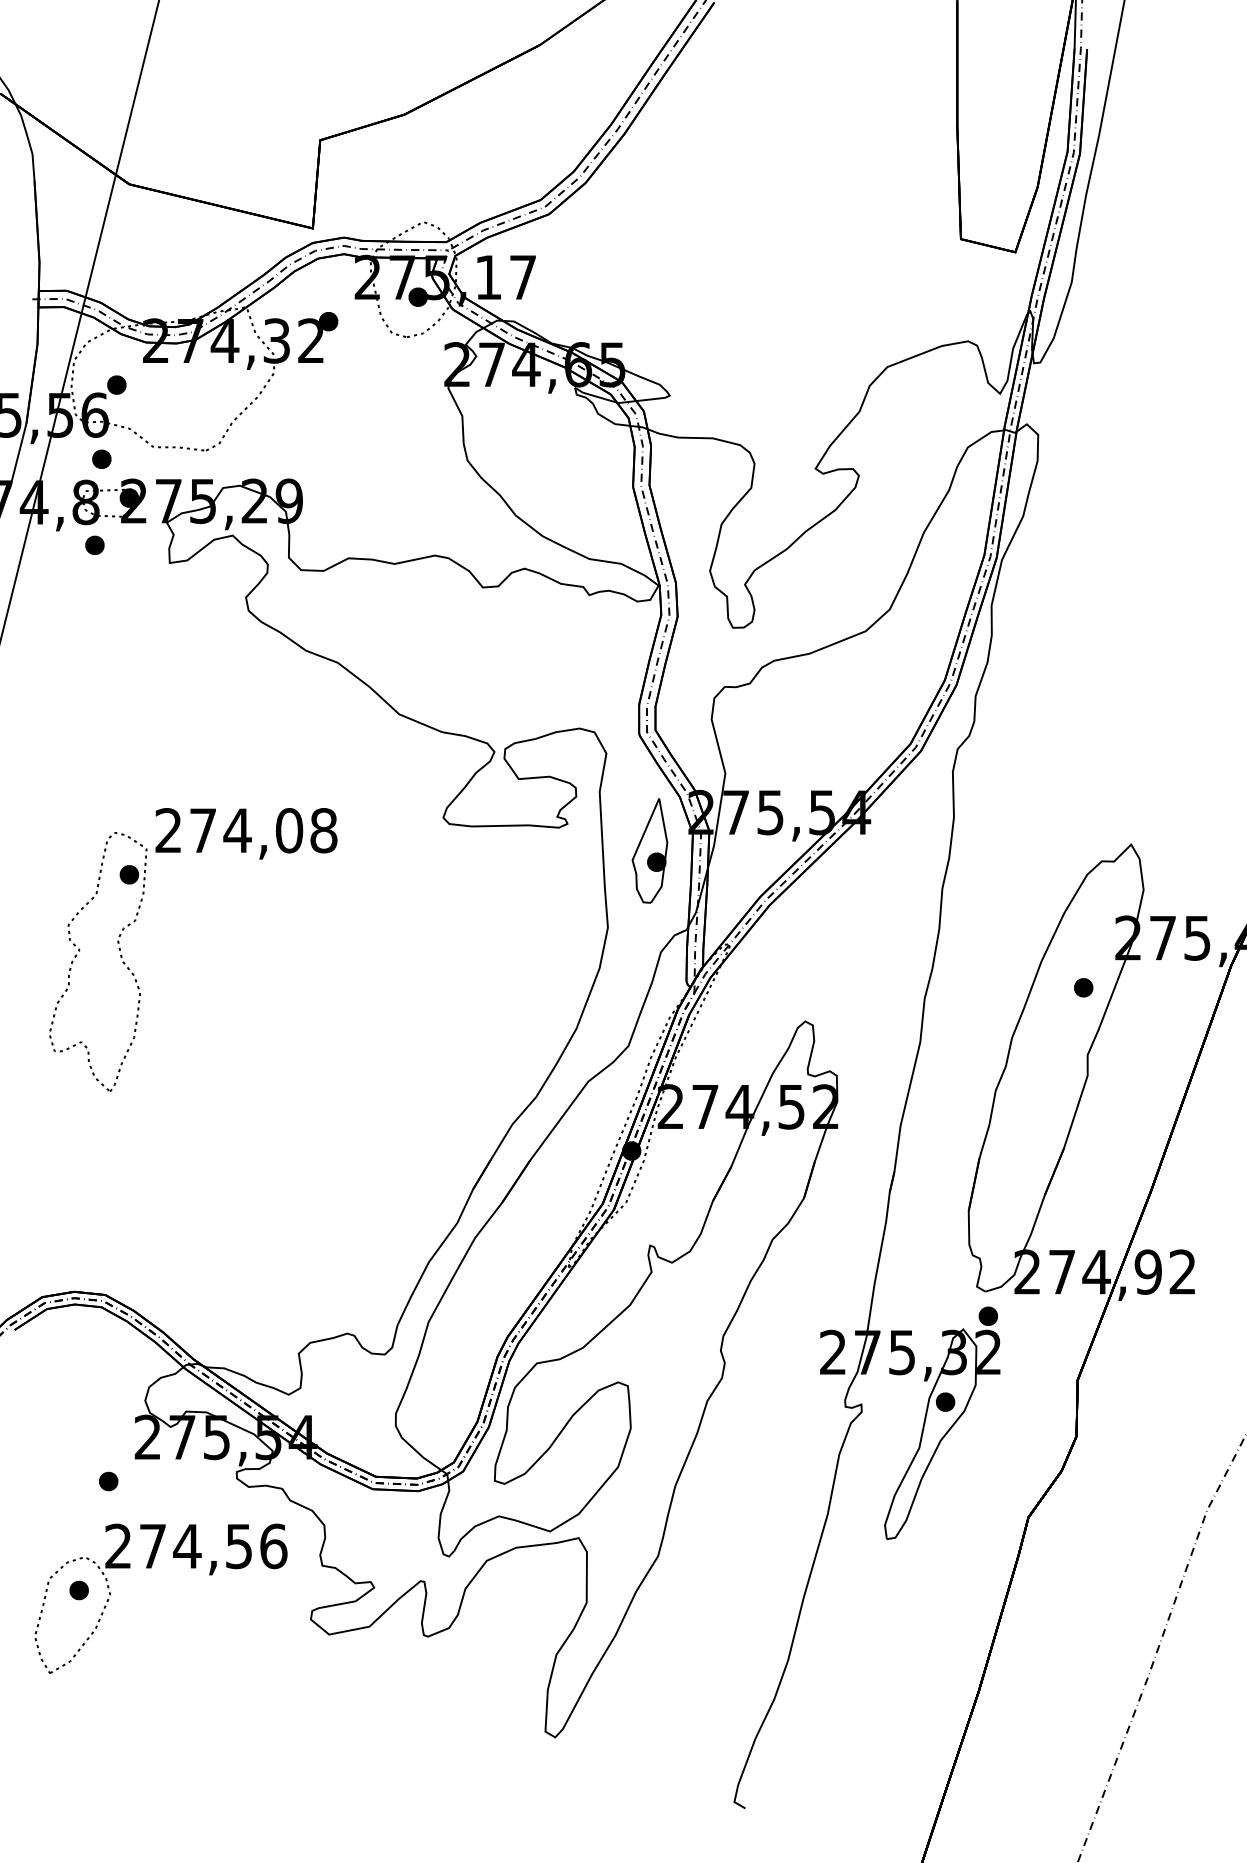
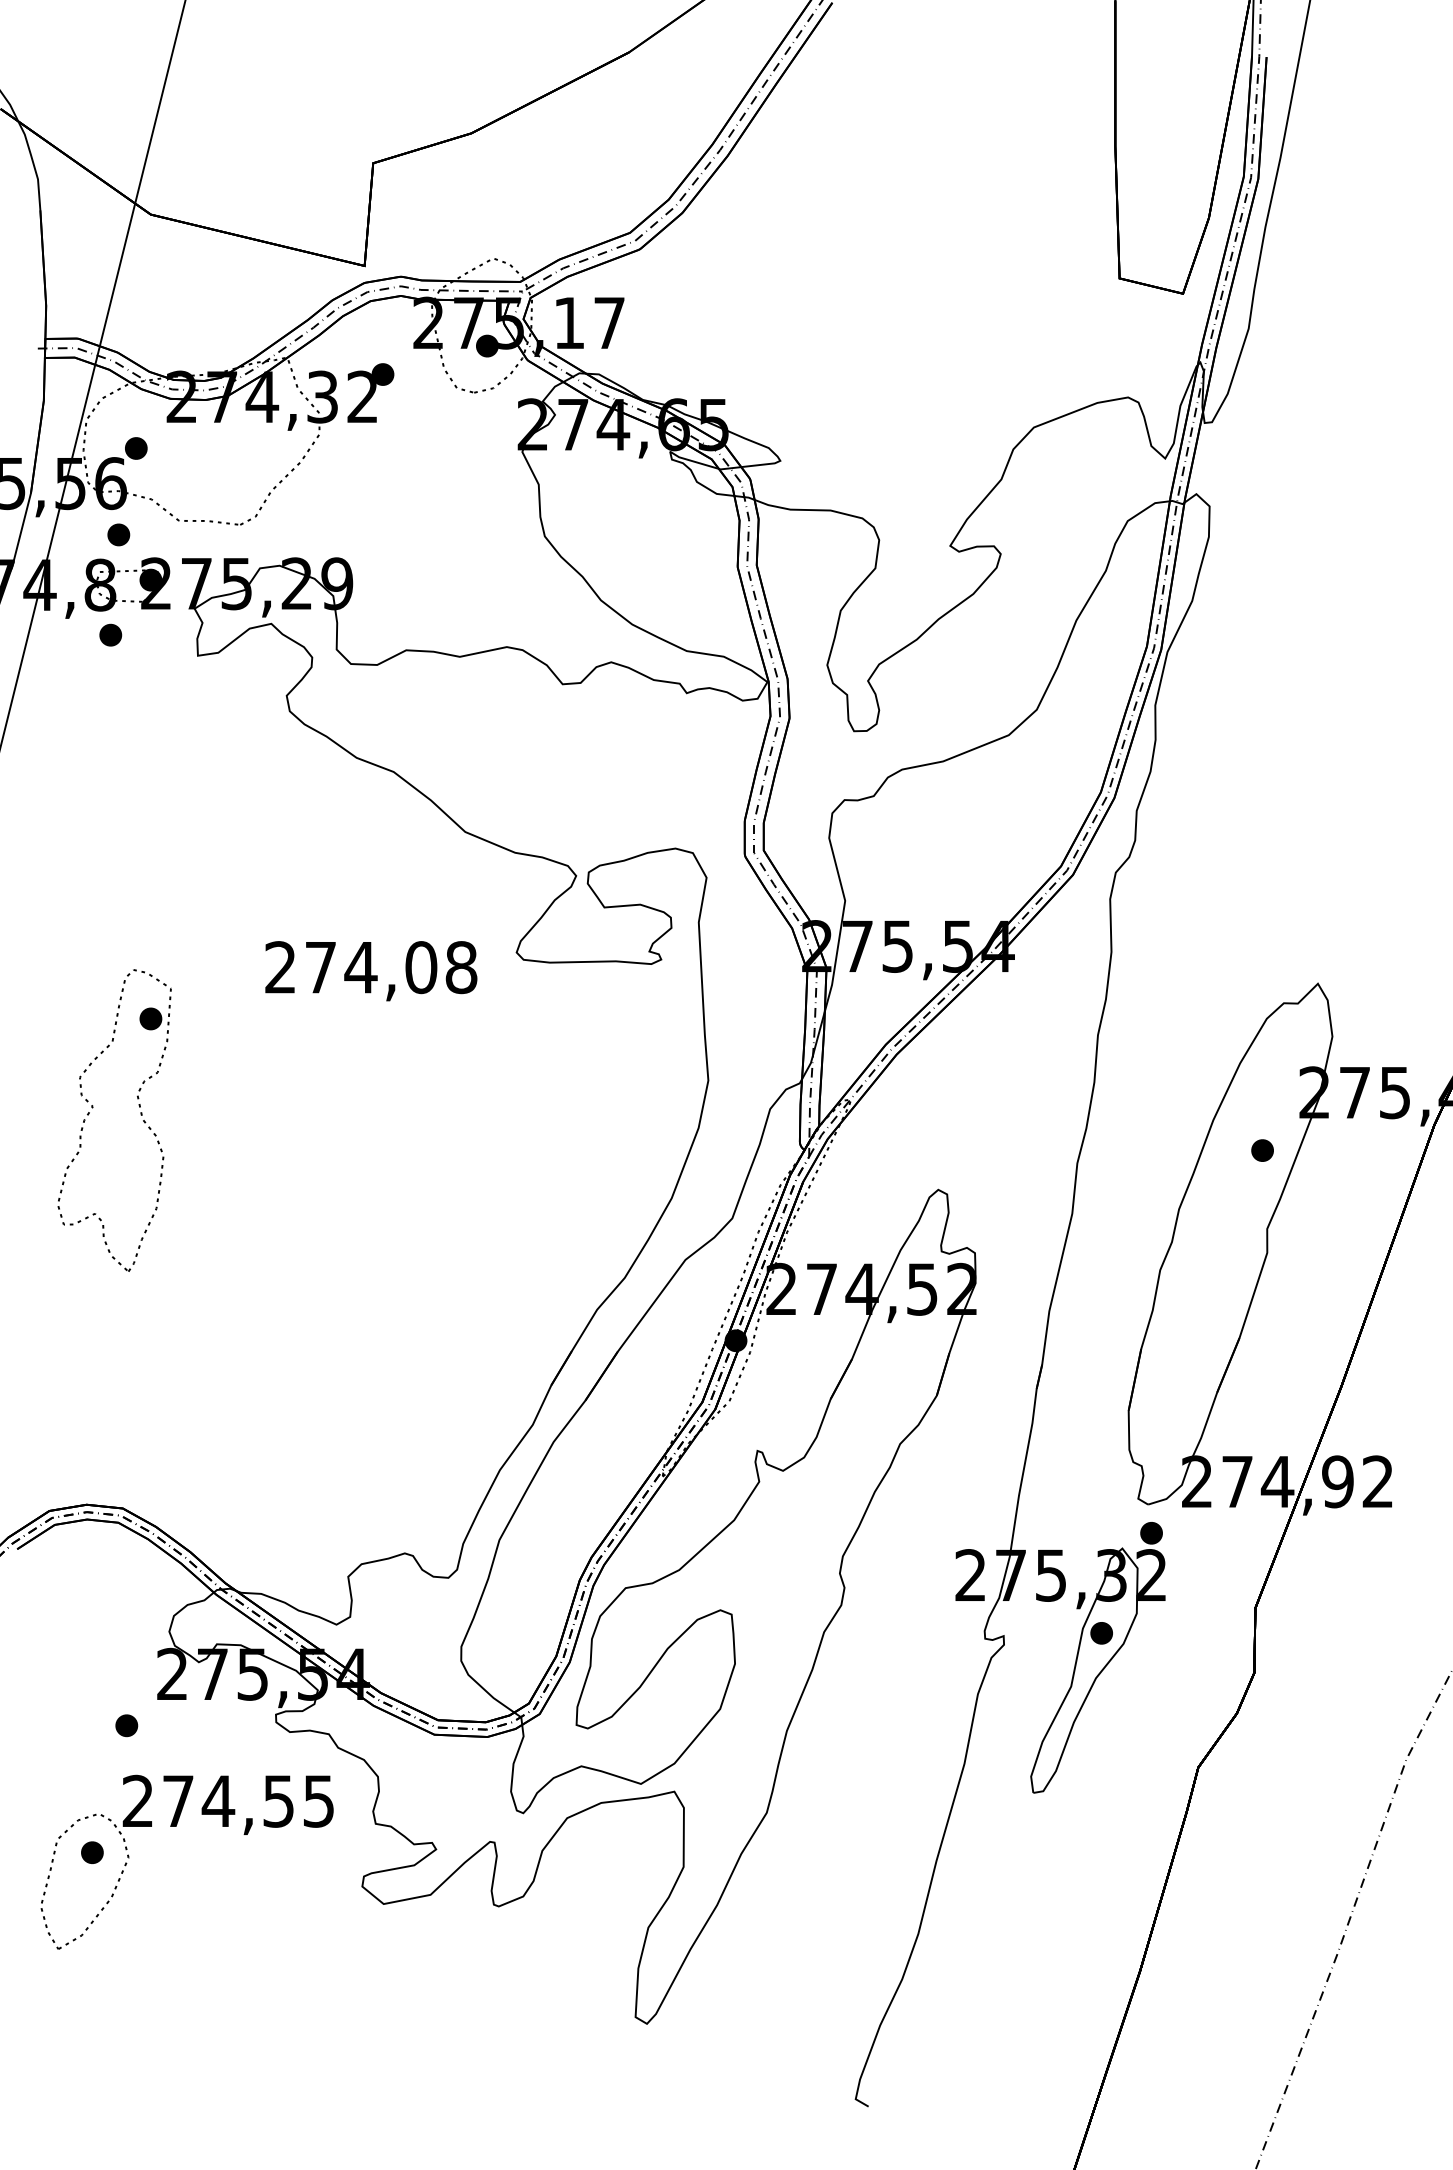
text: (246, 834) -> (371, 971), moved
part: (650, 850) -> (757, 990), removed
text: (274, 1545) -> (319, 1800), 274,56 -> 274,55

